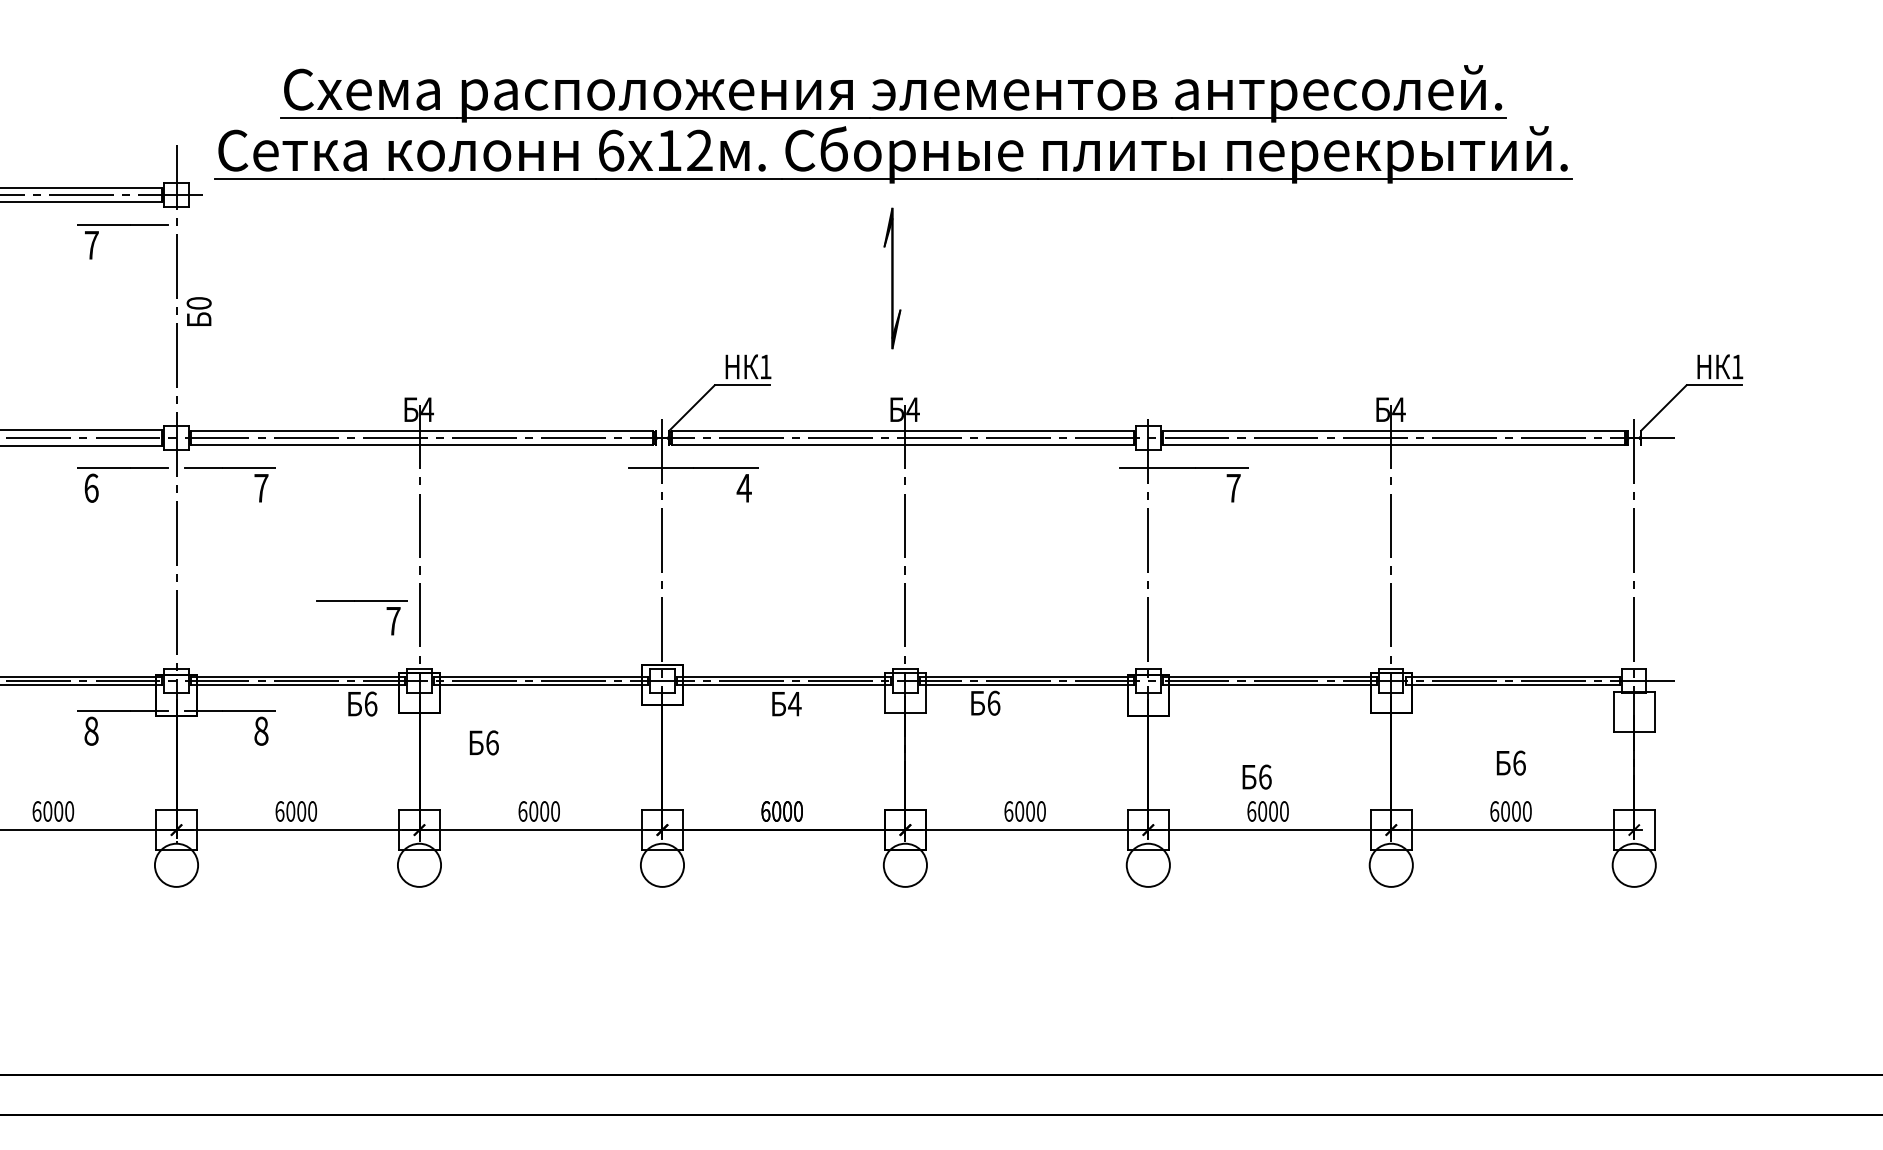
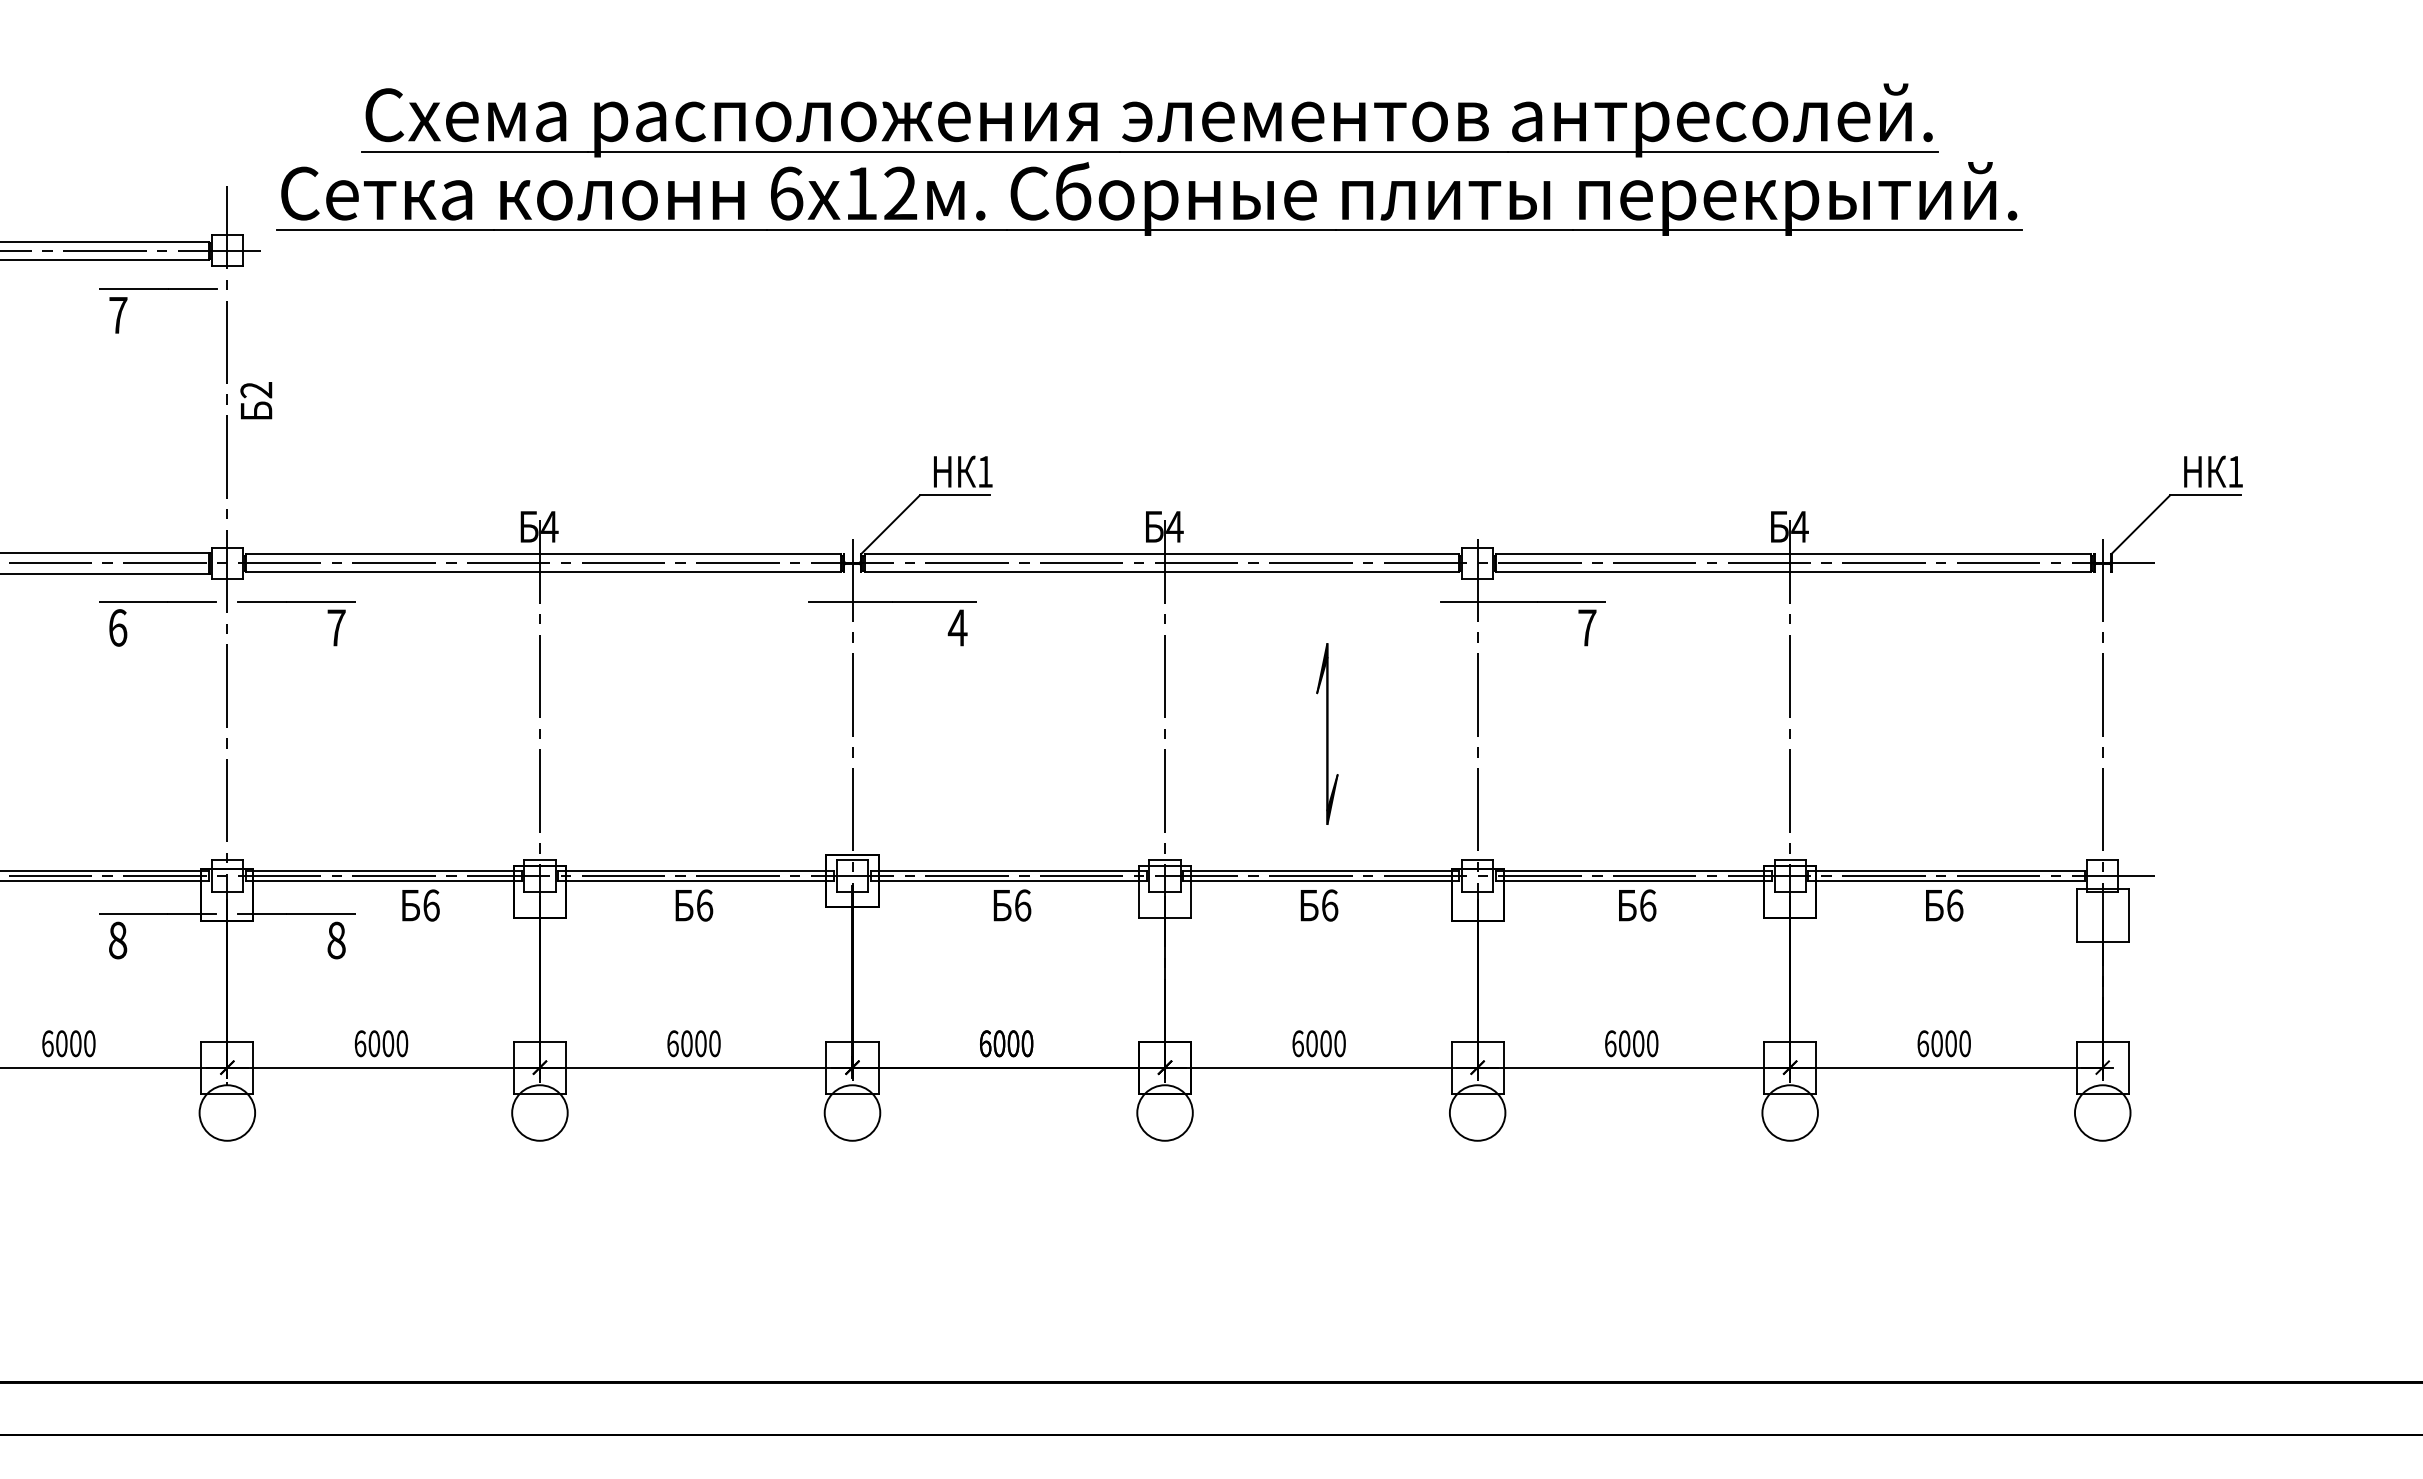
part: (892, 278) -> (1327, 733), moved
text: (199, 303) -> (256, 390), 0 -> 2
part: (362, 601) -> (466, 773), removed
text: (985, 703) -> (1319, 905), moved
text: (362, 704) -> (420, 905), moved
text: (794, 704) -> (1022, 905), 4 -> 6
text: (484, 742) -> (694, 905), moved
text: (1511, 763) -> (1944, 905), moved
text: (1257, 777) -> (1637, 905), moved

